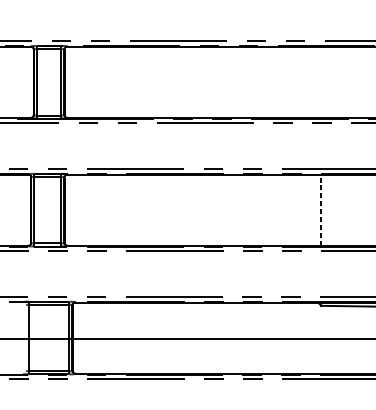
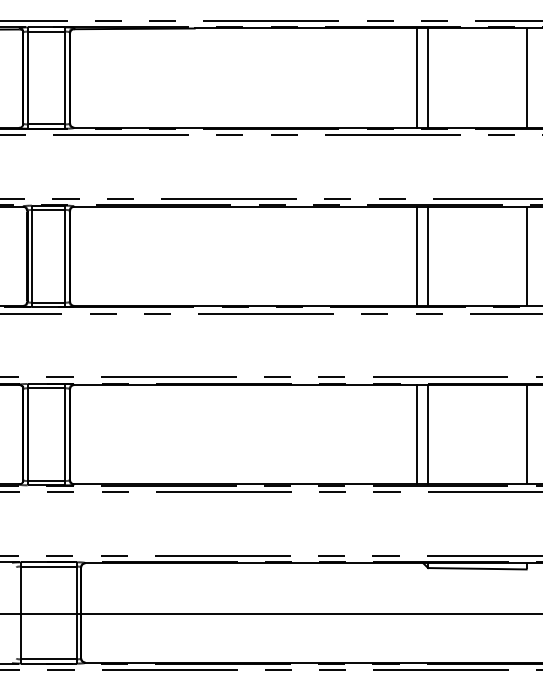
line: (313, 81) -> (416, 255), added
line: (321, 81) -> (428, 255), added
line: (313, 210) -> (416, 434), added
line: (321, 210) -> (428, 434), dashed -> solid

